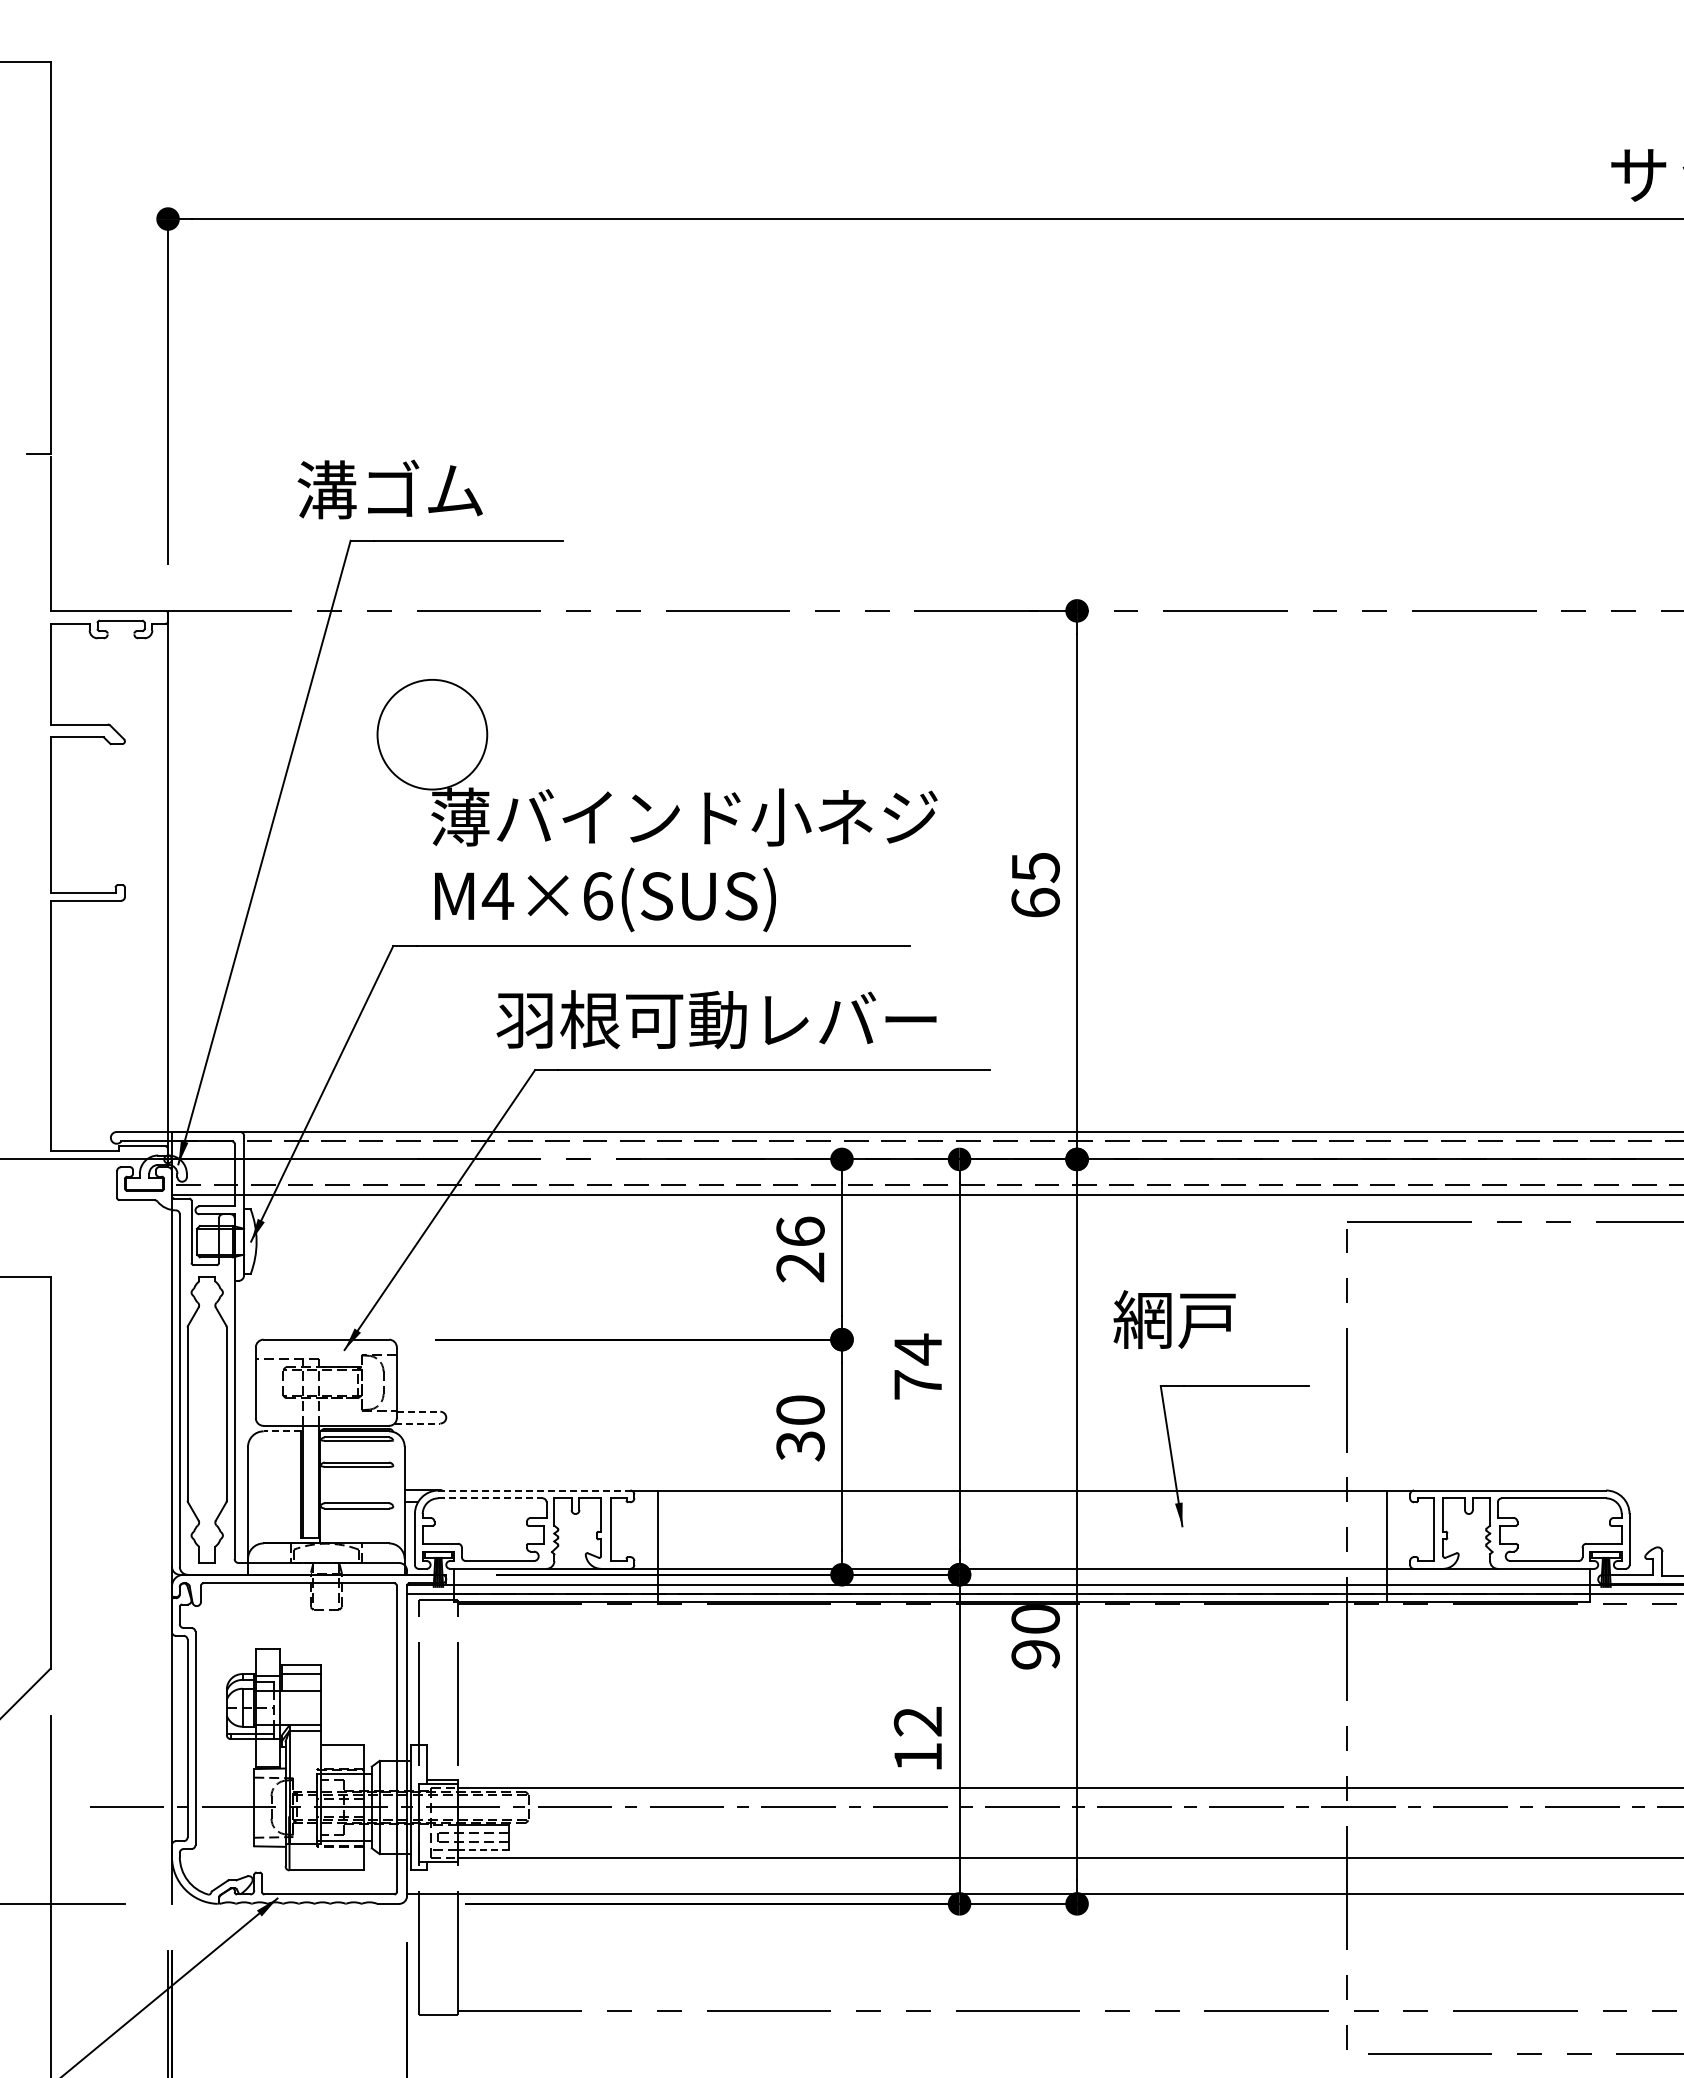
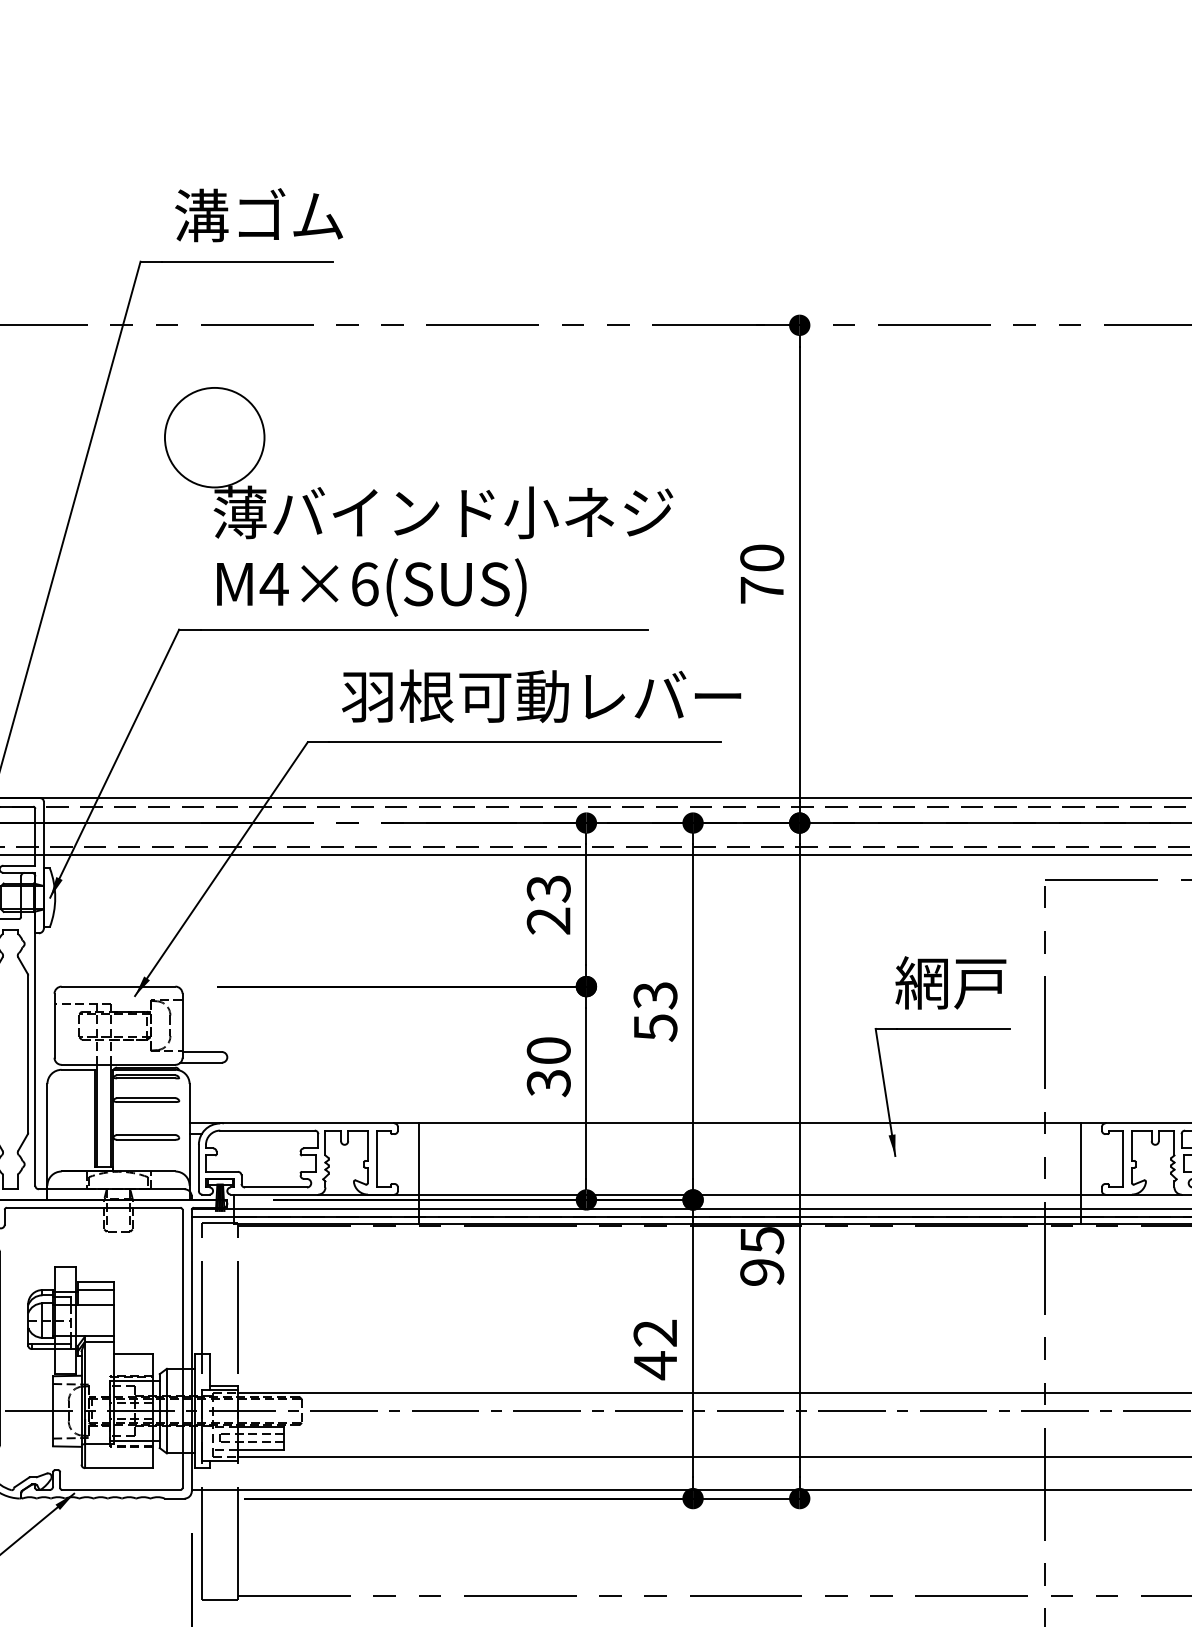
text: (389, 489) -> (258, 215), moved
text: (1035, 884) -> (761, 573), 65 -> 70
text: (716, 1019) -> (541, 696), moved
text: (800, 1231) -> (548, 888), 26 -> 23
text: (1174, 1319) -> (950, 982), moved
text: (917, 1366) -> (654, 1010), 74 -> 53
line: (418, 1411) -> (202, 1051), dashed -> solid
line: (417, 1423) -> (201, 1062), dashed -> solid
line: (281, 1431) -> (77, 1069), dashed -> solid
line: (534, 1490) -> (307, 1123), dashed -> solid
line: (491, 1498) -> (268, 1130), dashed -> solid
text: (1035, 1619) -> (761, 1240), 90 -> 95
text: (917, 1757) -> (654, 1365), 12 -> 42
line: (482, 1849) -> (260, 1449), dashed -> solid

